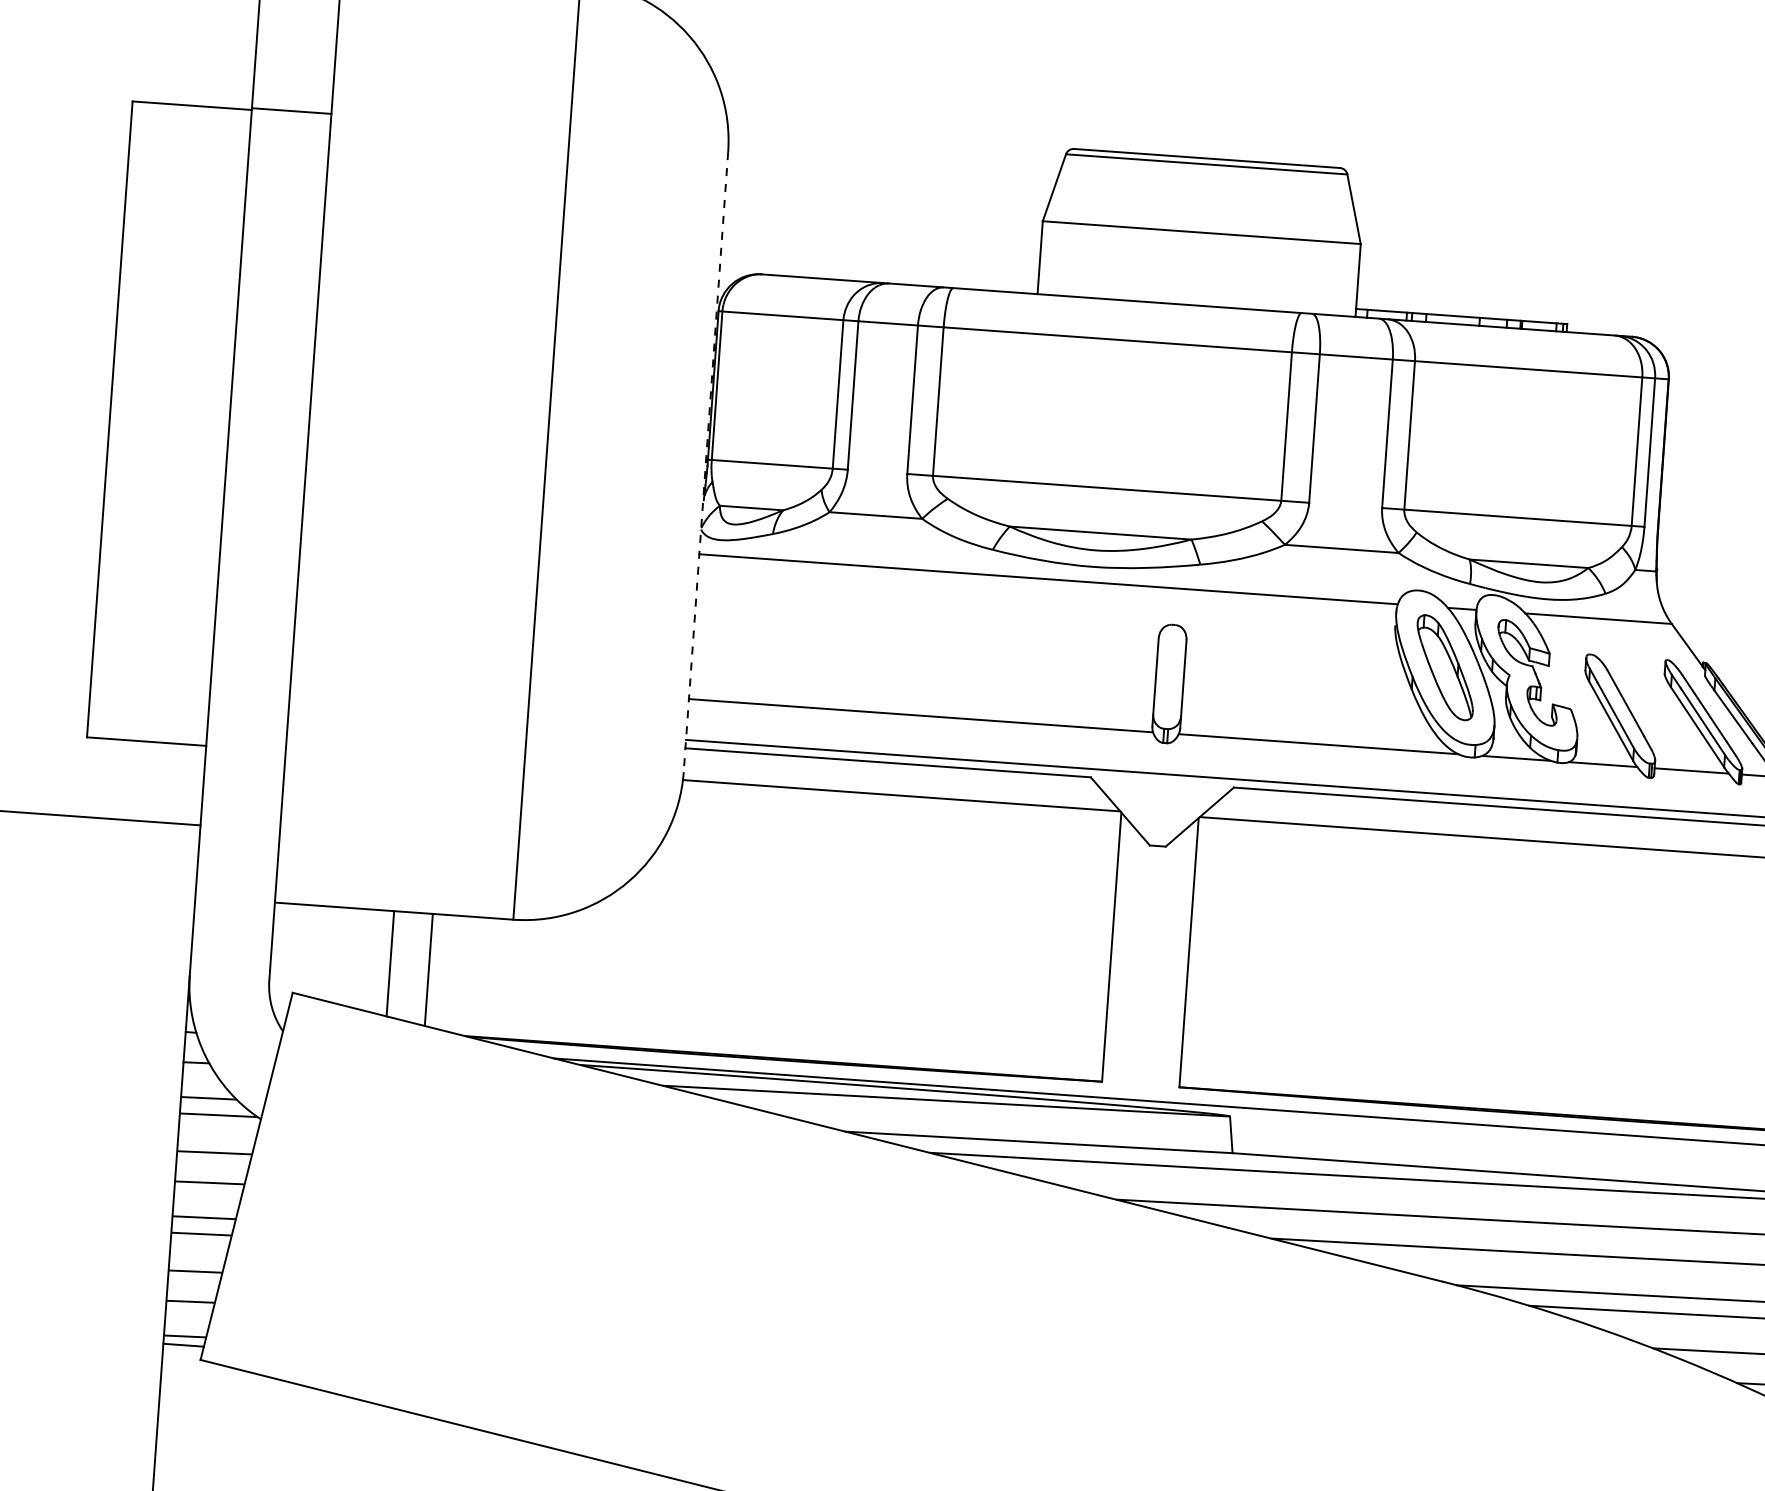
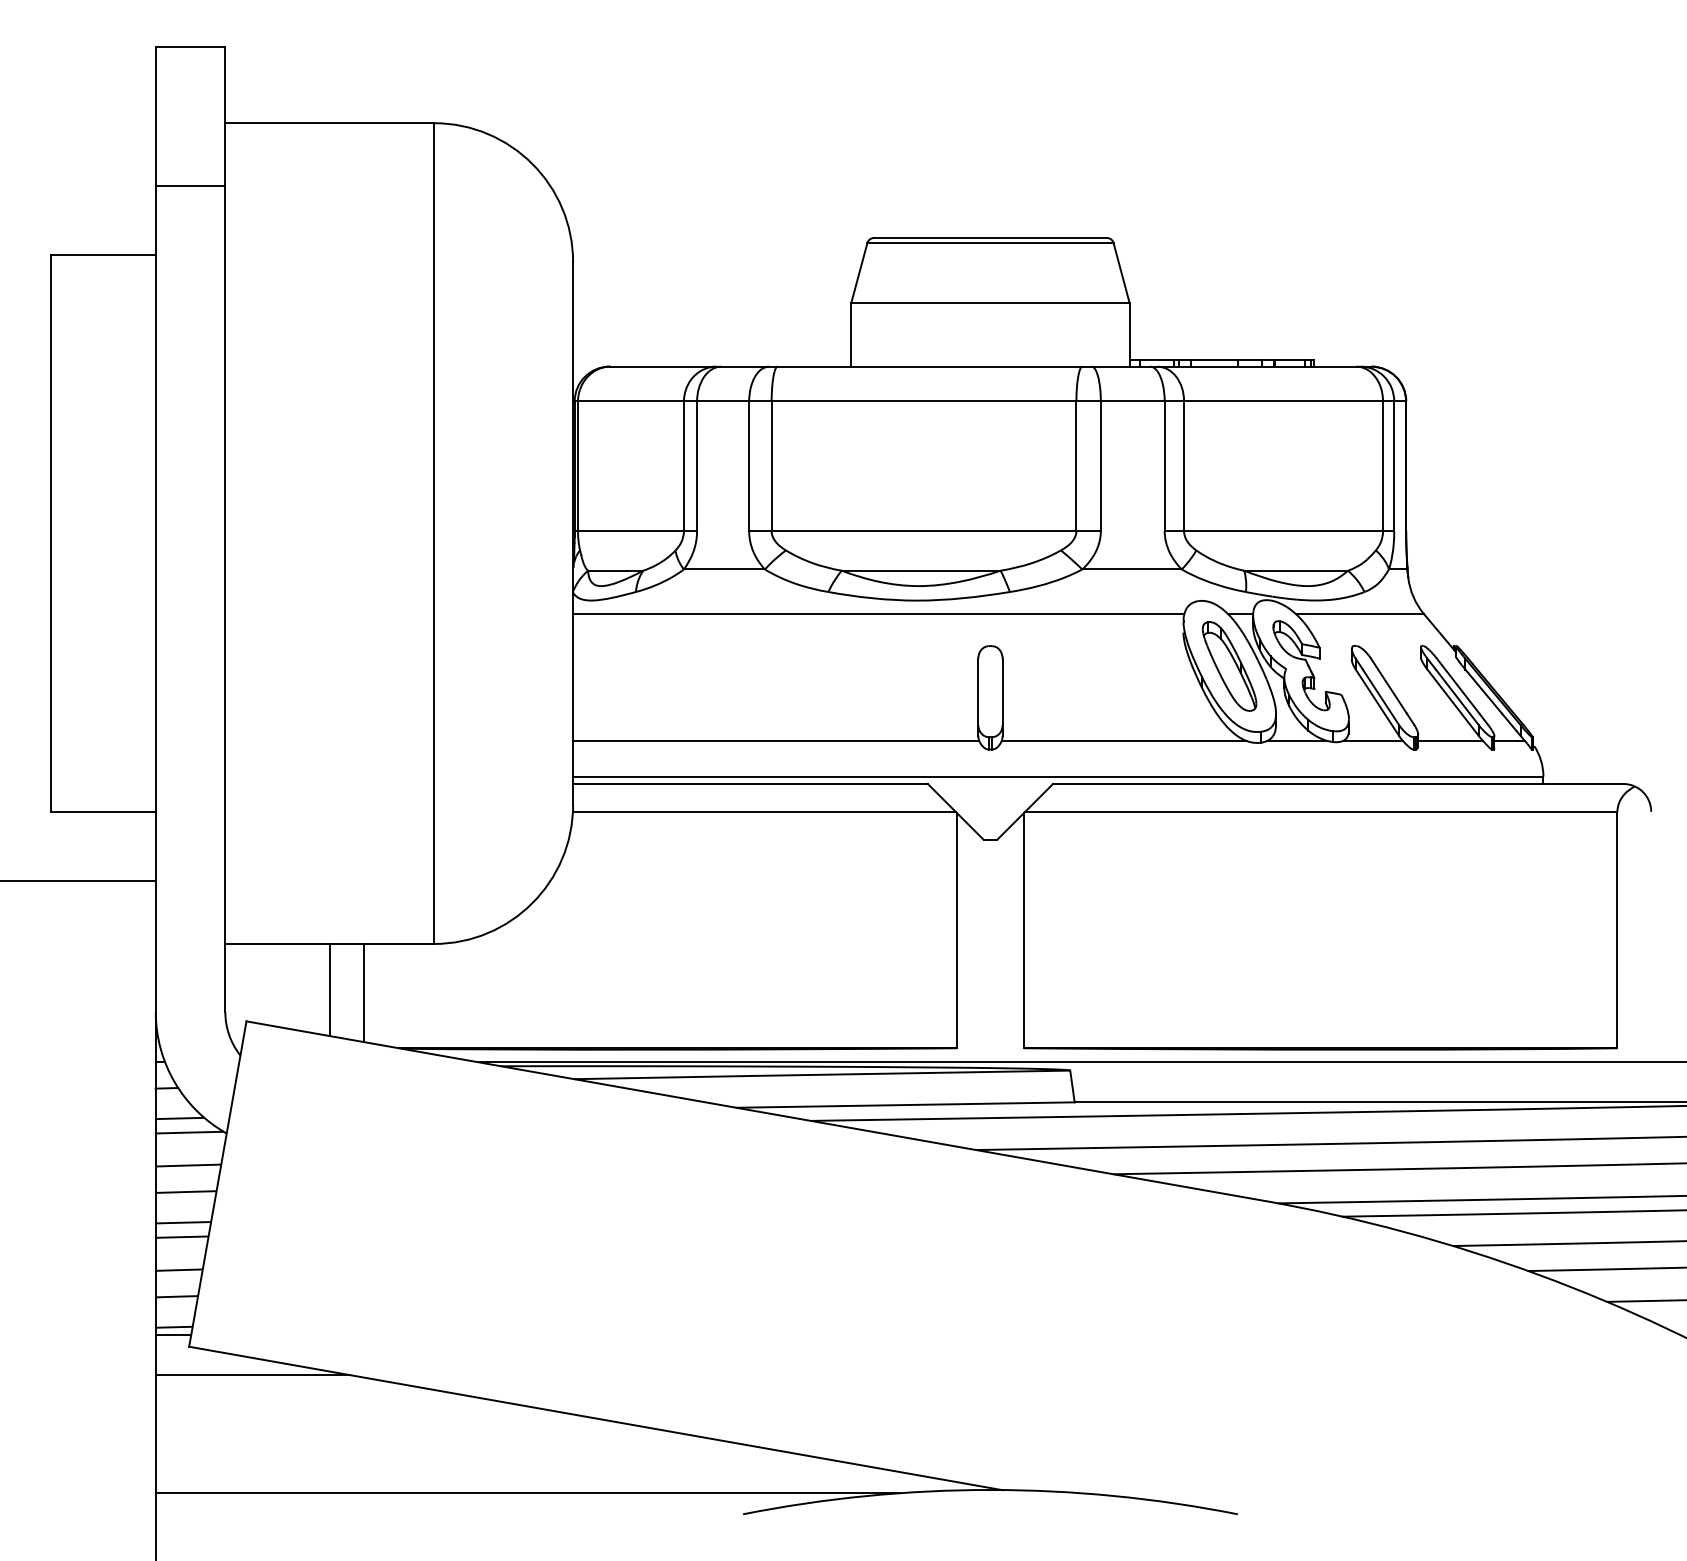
line: (291, 110) -> (190, 185), moved
line: (706, 463) -> (573, 534), dashed -> solid
line: (270, 1397) -> (252, 1375), added

